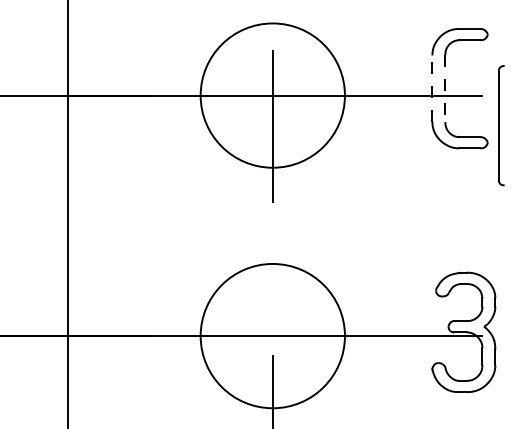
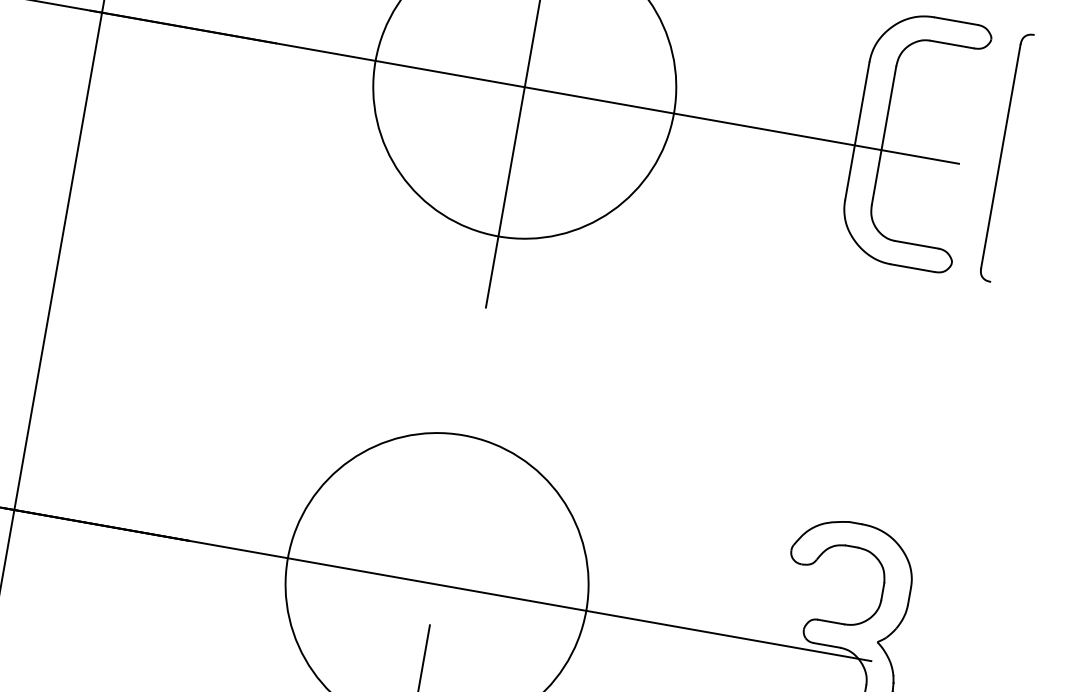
line: (432, 88) -> (857, 130), dashed -> solid
line: (445, 89) -> (884, 137), dashed -> solid
part: (501, 125) -> (1006, 156), moved

